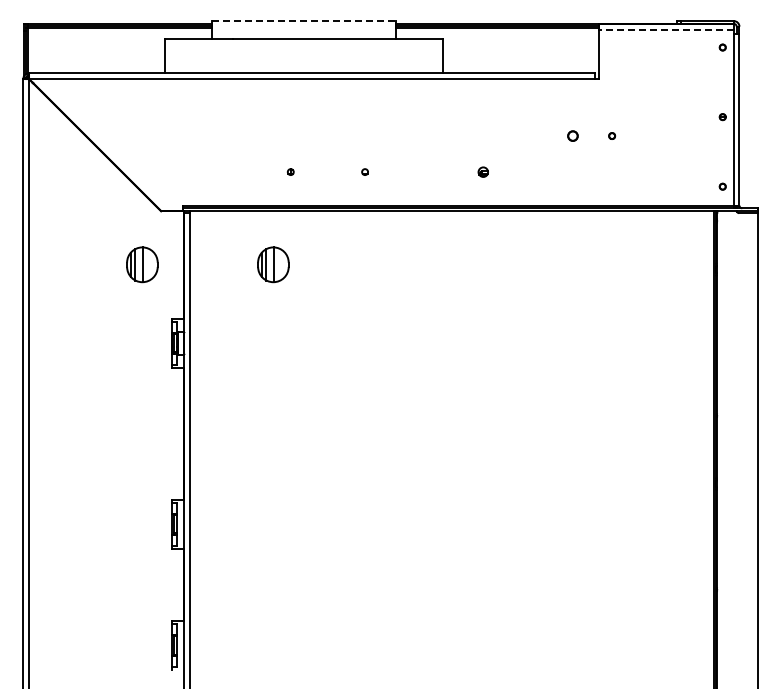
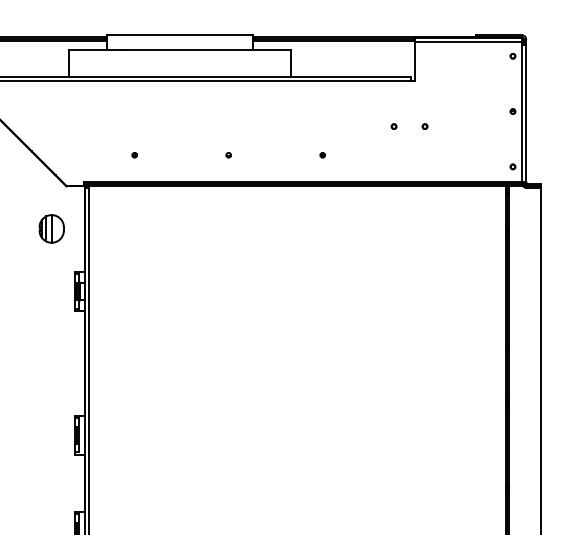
line: (303, 20) -> (179, 34), dashed -> solid
line: (665, 29) -> (467, 41), dashed -> solid
part: (573, 135) -> (394, 126), size x0.62
part: (290, 171) -> (134, 154), moved
part: (483, 171) -> (322, 154), size x0.62
part: (273, 264) -> (155, 228), removed

